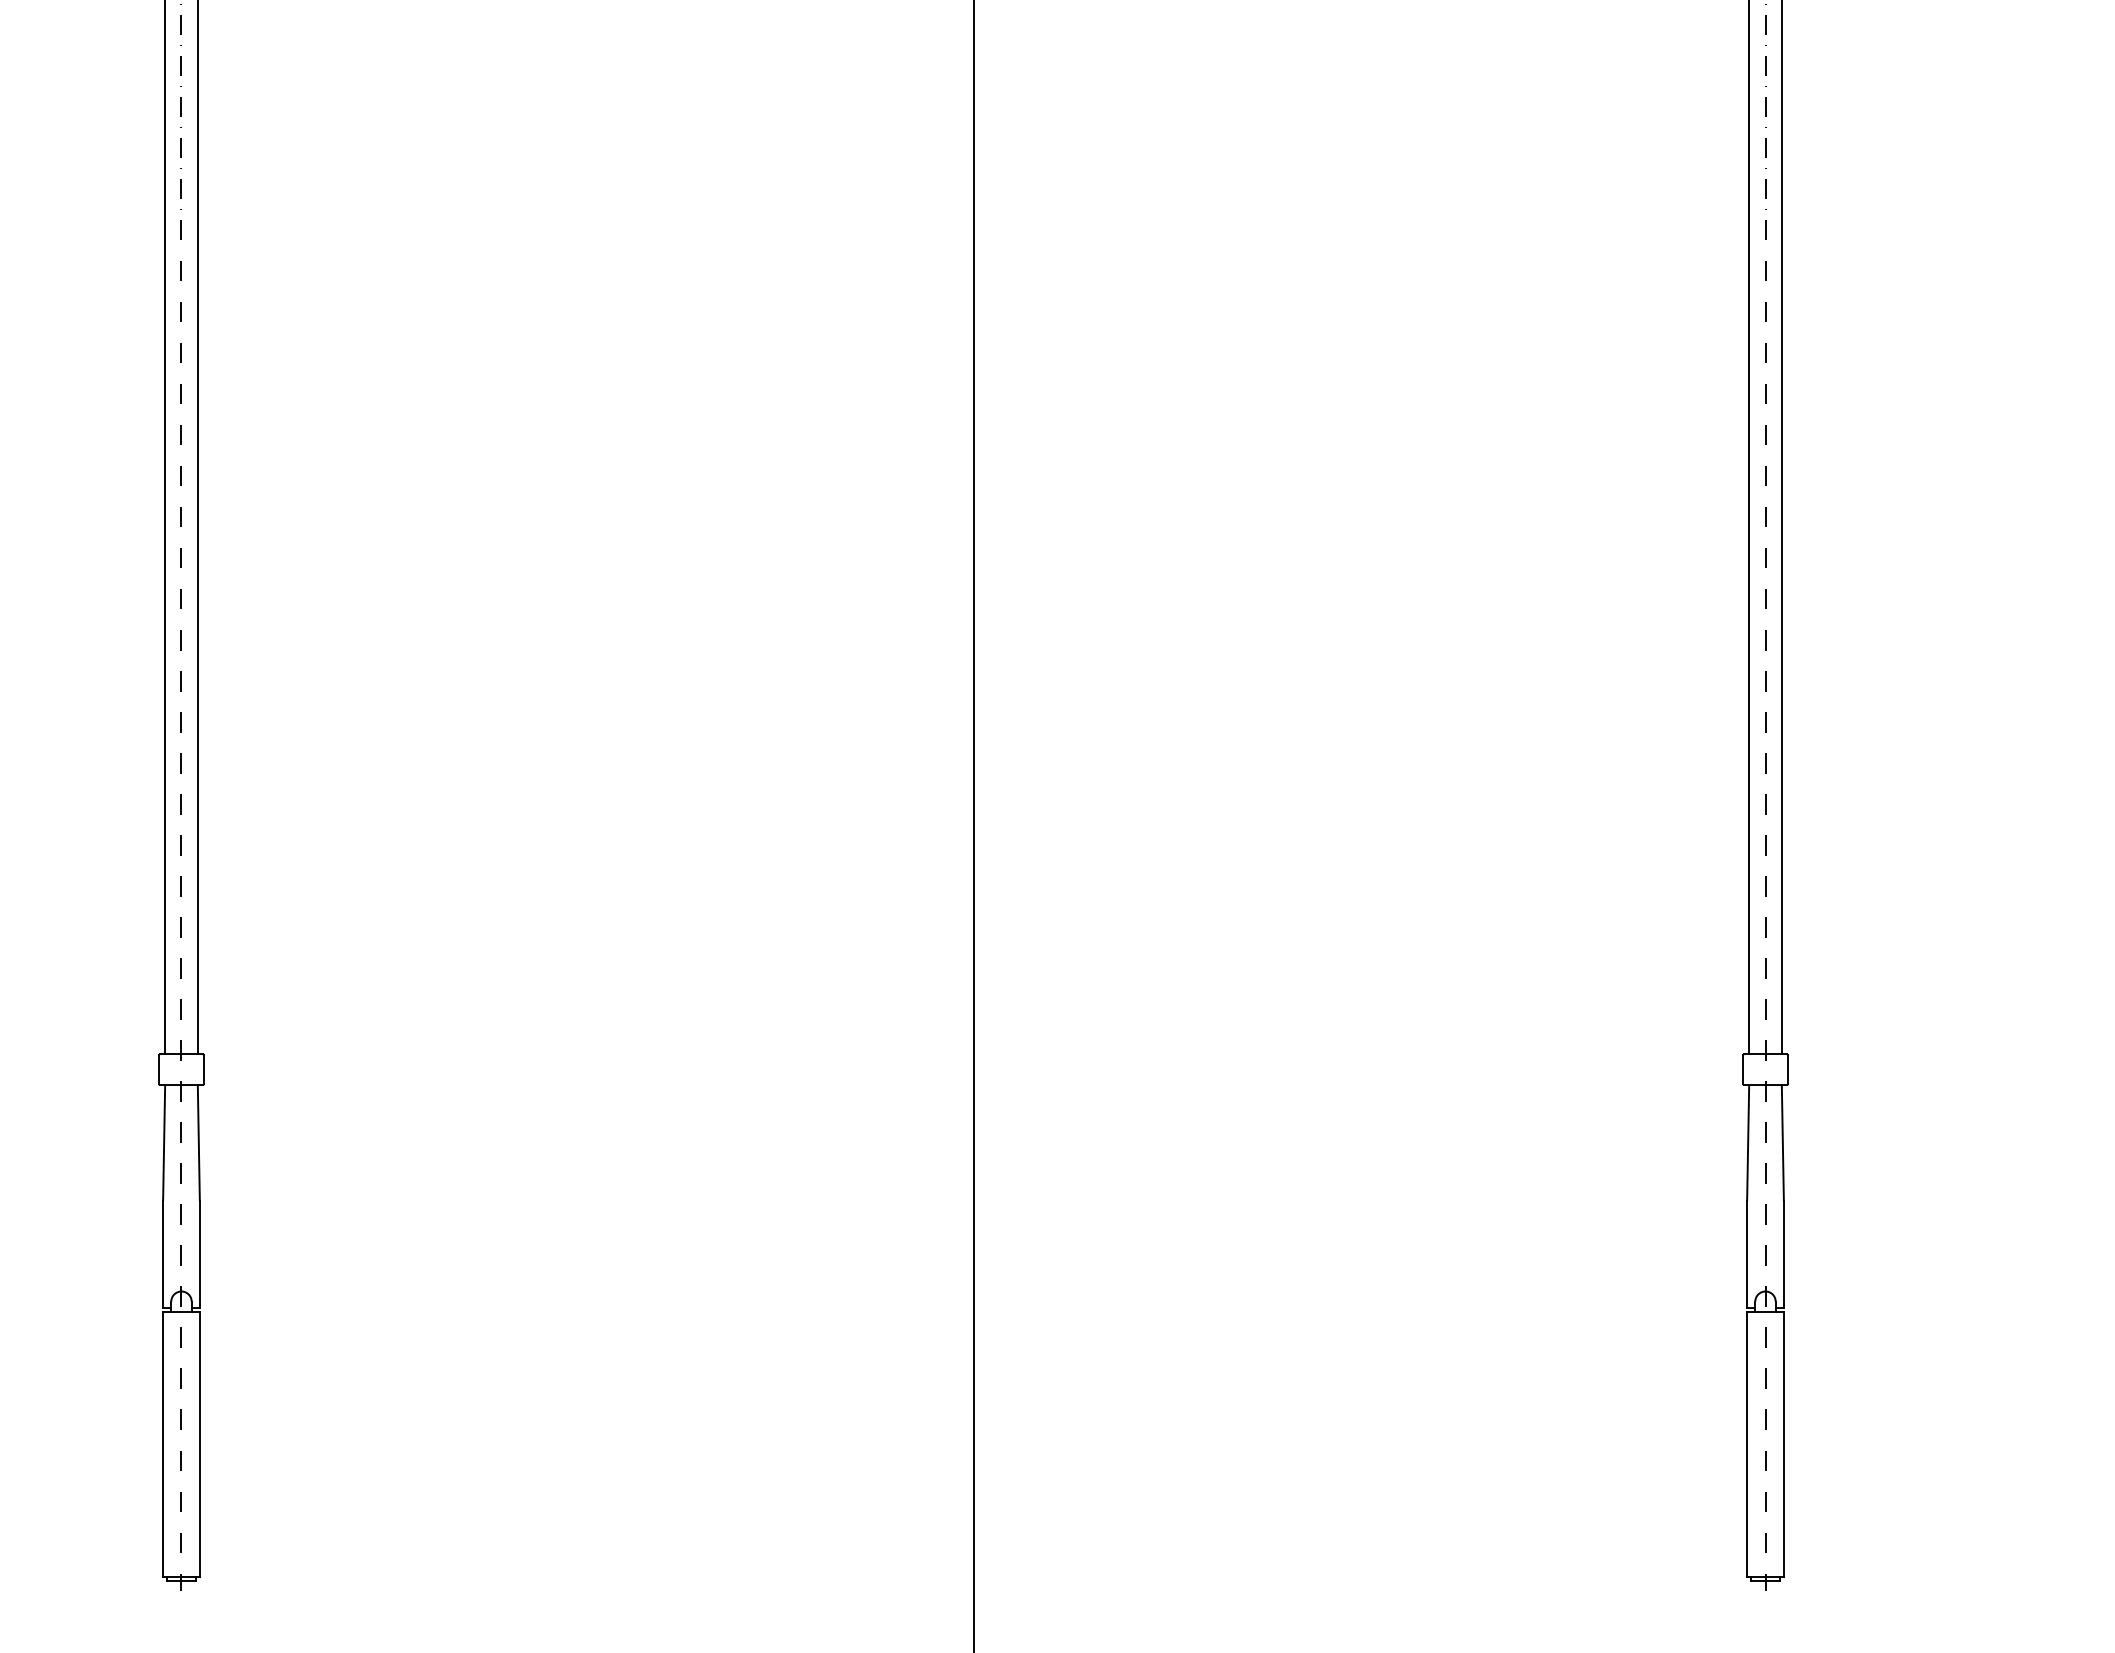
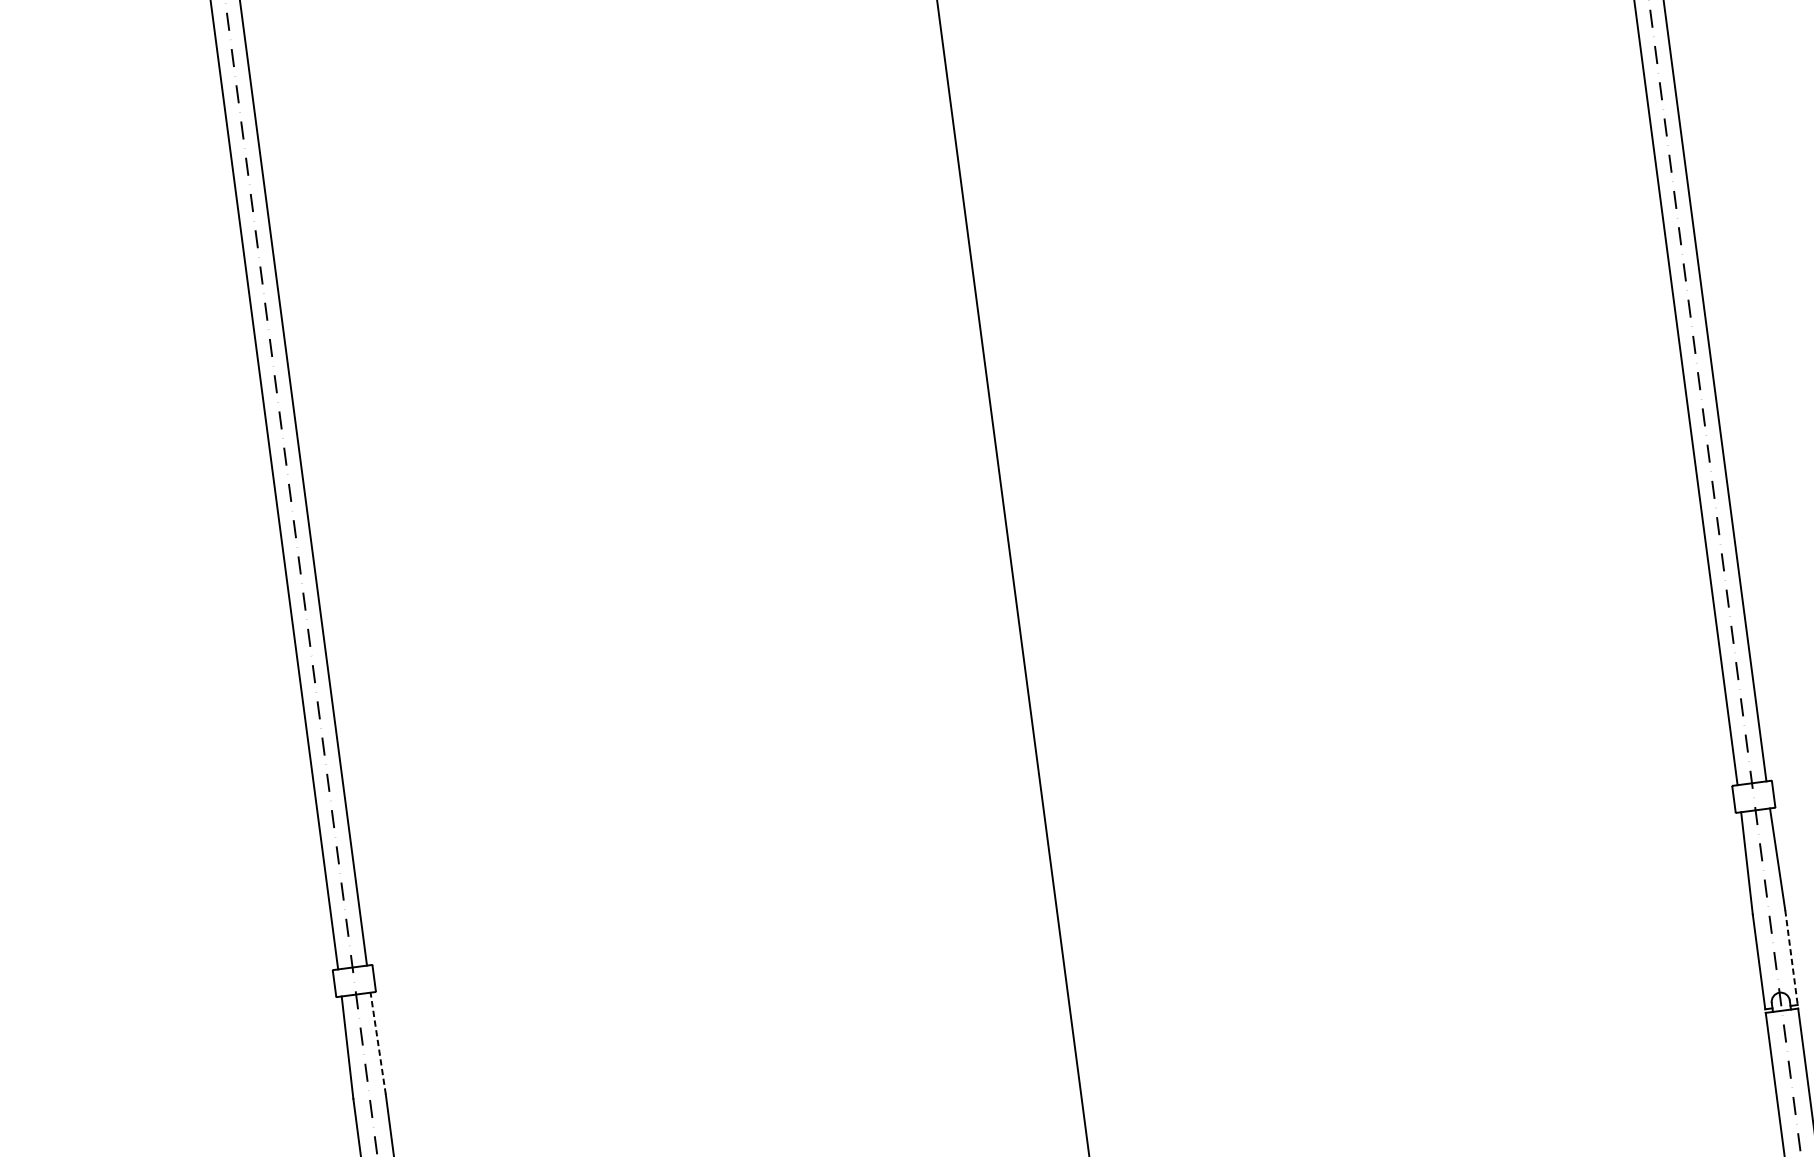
line: (198, 1142) -> (377, 1043), solid -> dashed
line: (1783, 1254) -> (1791, 957), solid -> dashed

